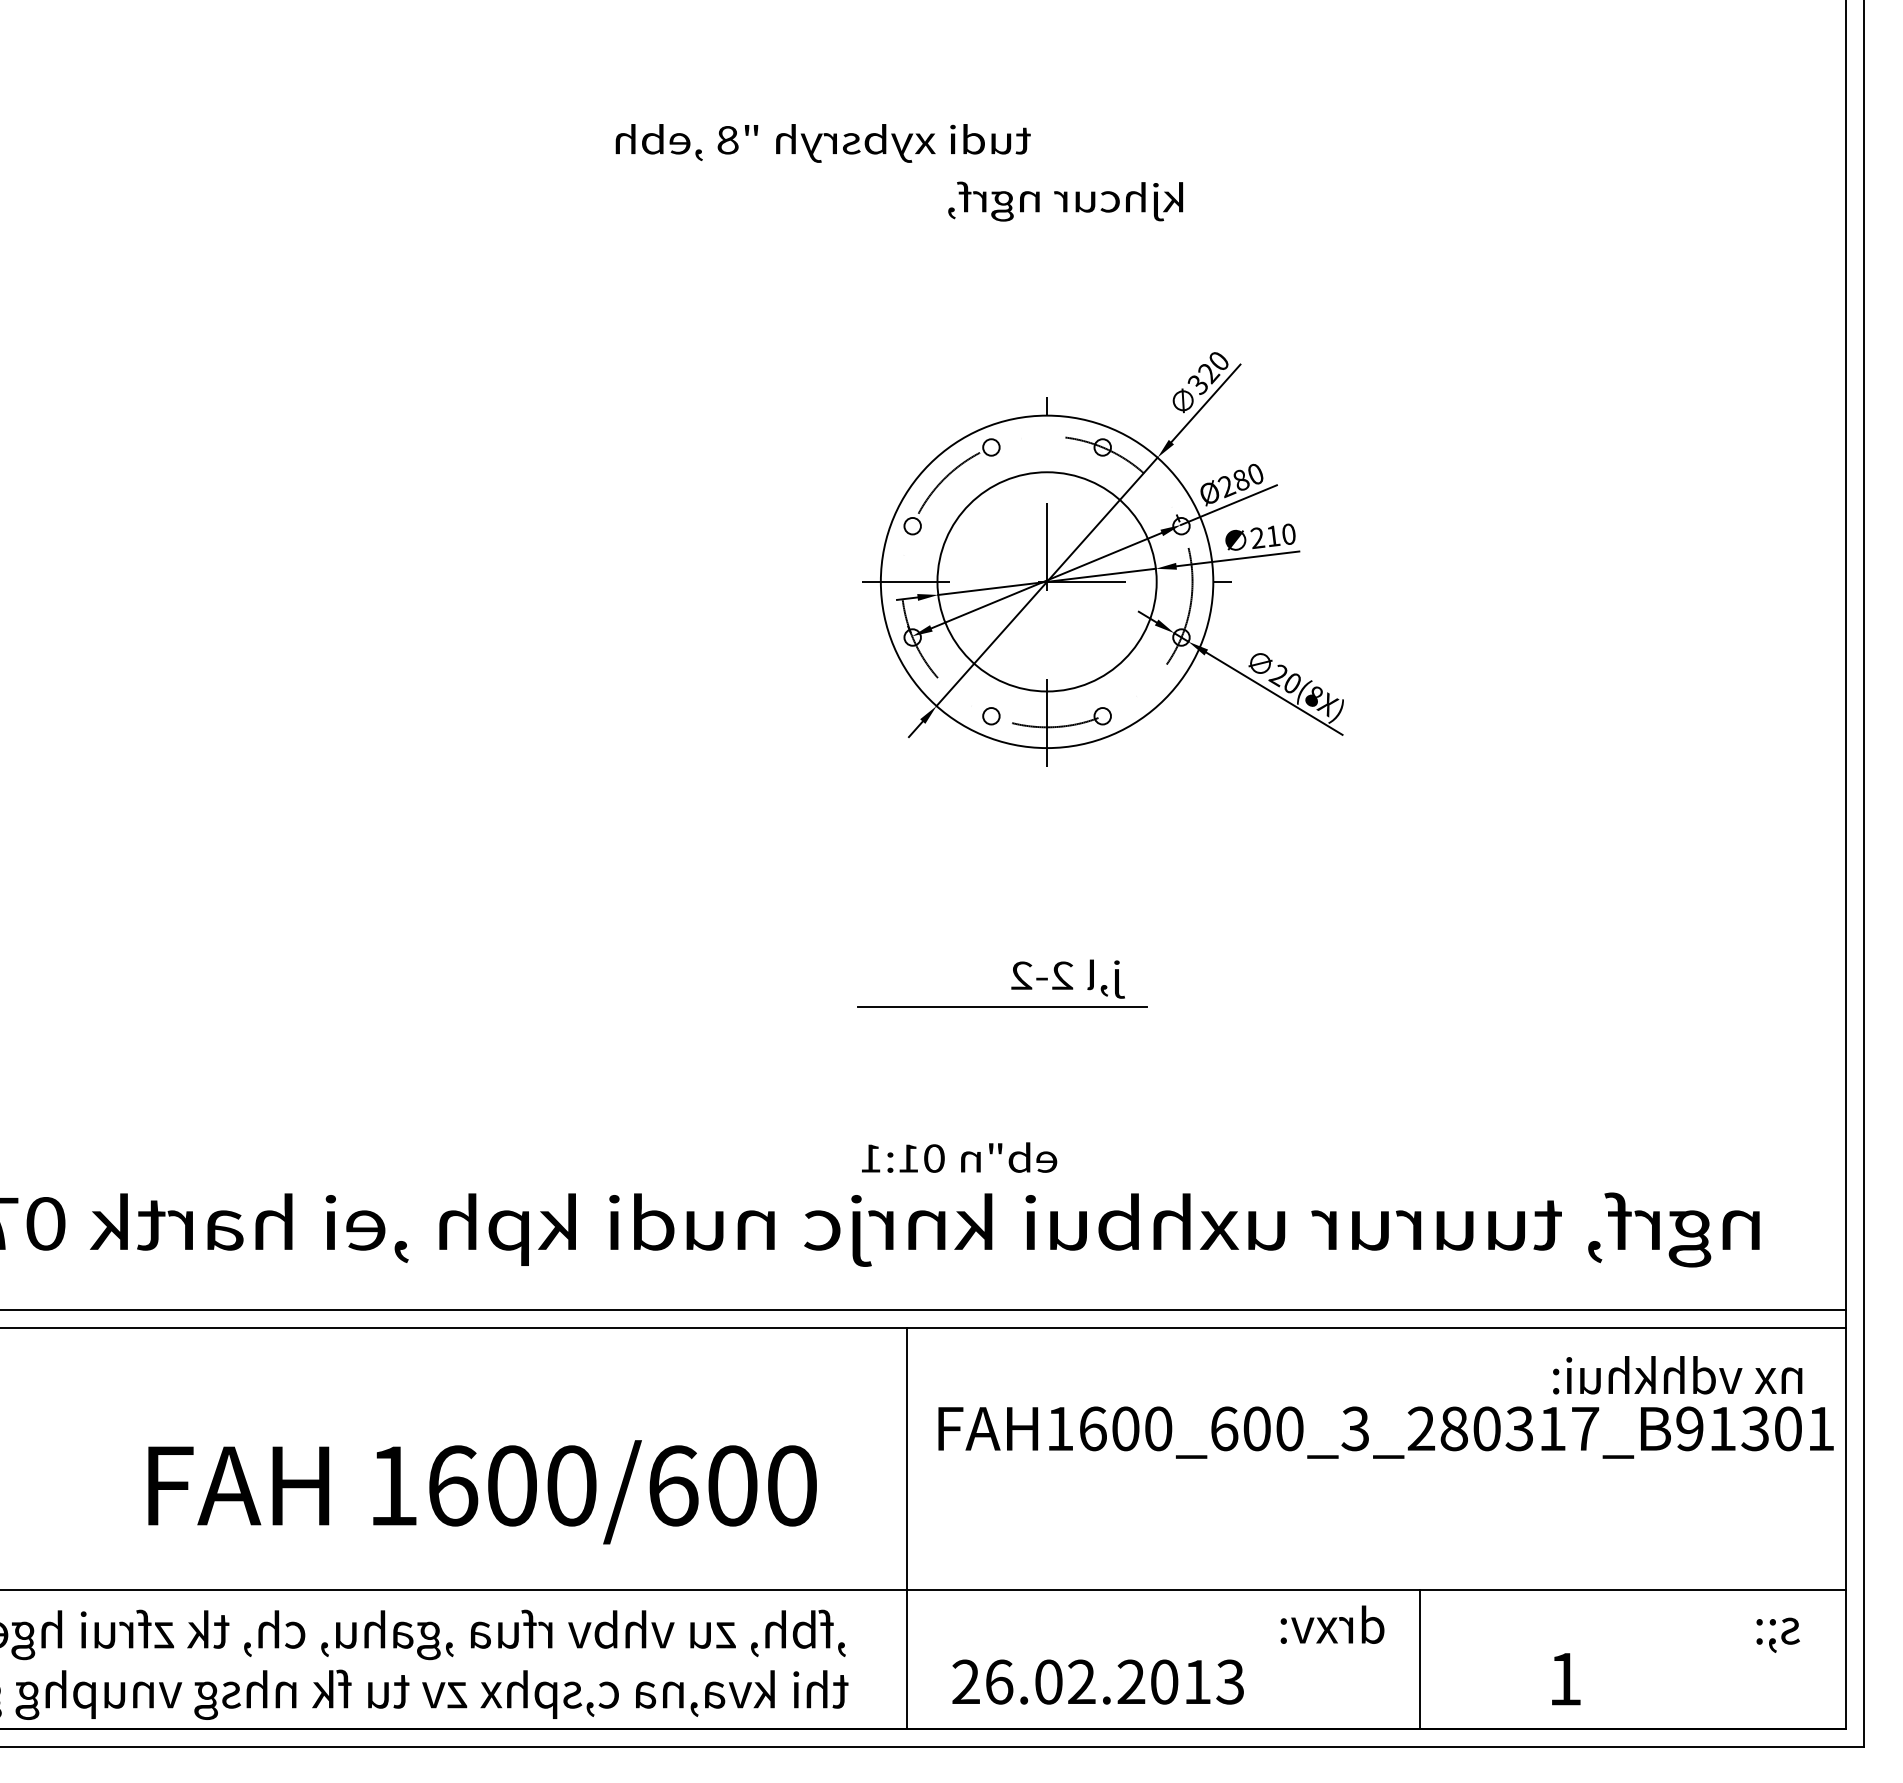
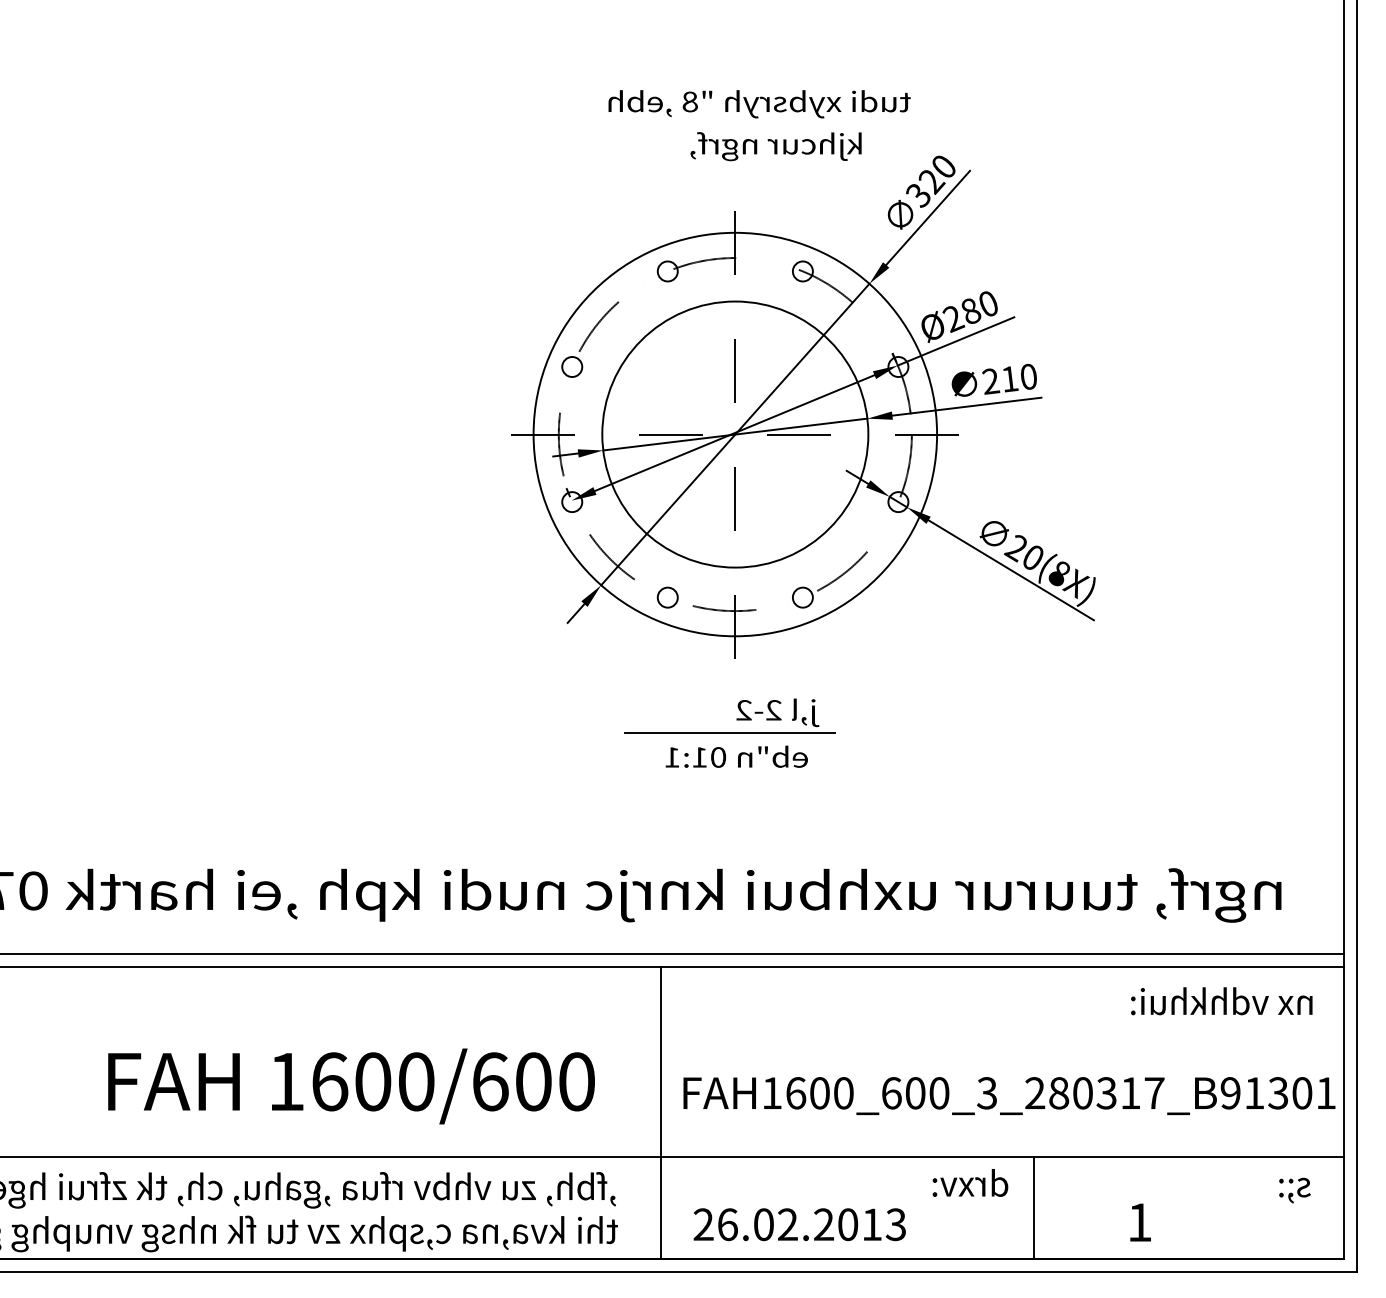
text: (823, 143) -> (759, 104), moved
part: (1103, 558) -> (803, 406), size x1.67
text: (959, 1157) -> (736, 756), moved
text: (1386, 1431) -> (1009, 1095), moved

